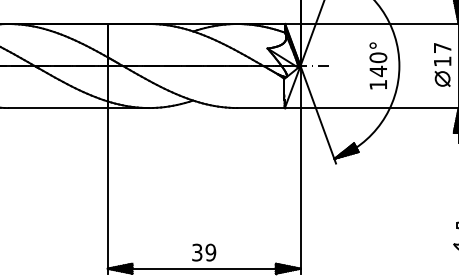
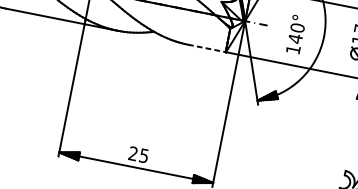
text: (378, 65) -> (296, 34), moved
line: (261, 108) -> (207, 48), solid -> dashed
text: (204, 252) -> (139, 154), 39 -> 25

